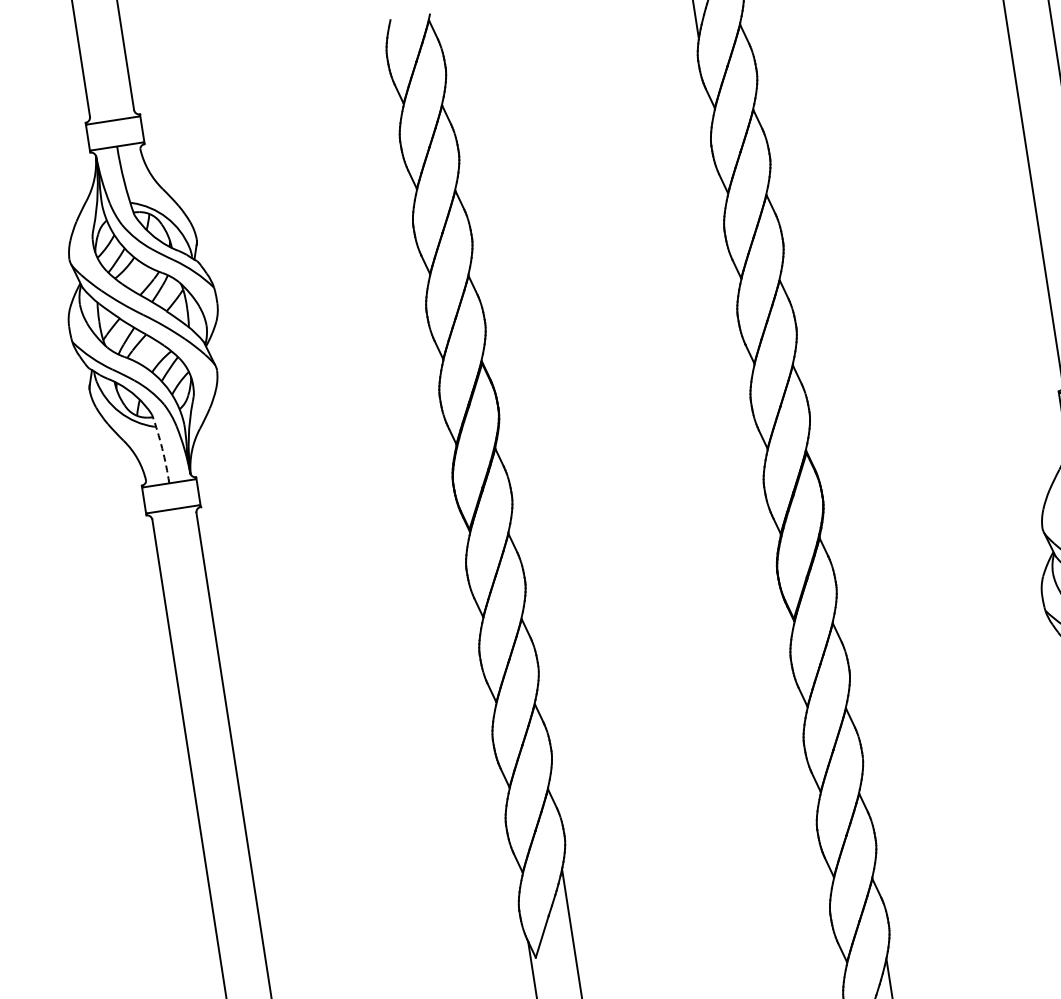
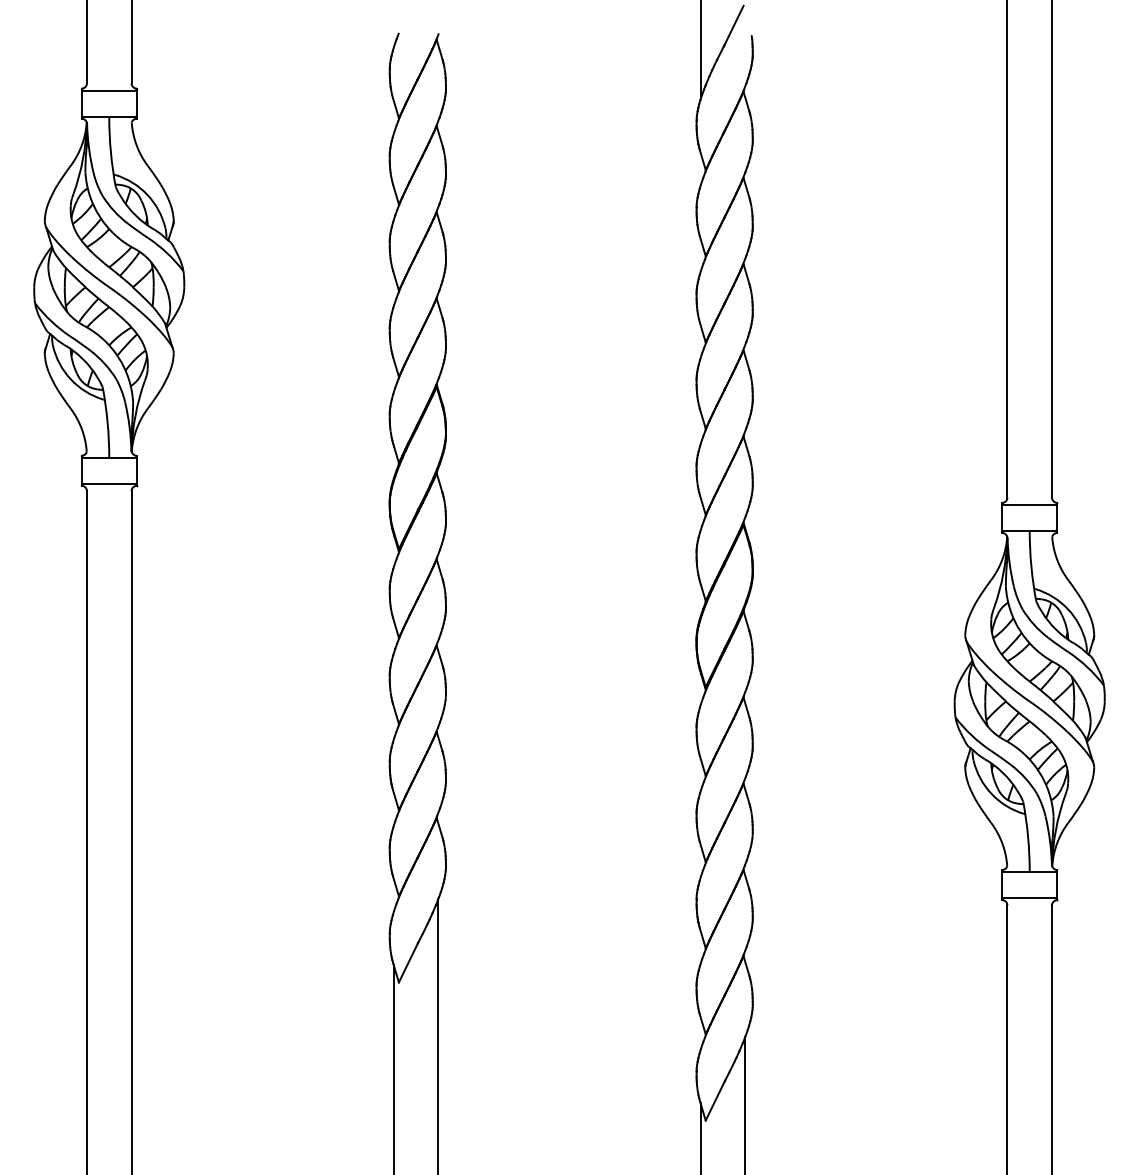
arc: (162, 448) -> (107, 422), dashed -> solid

